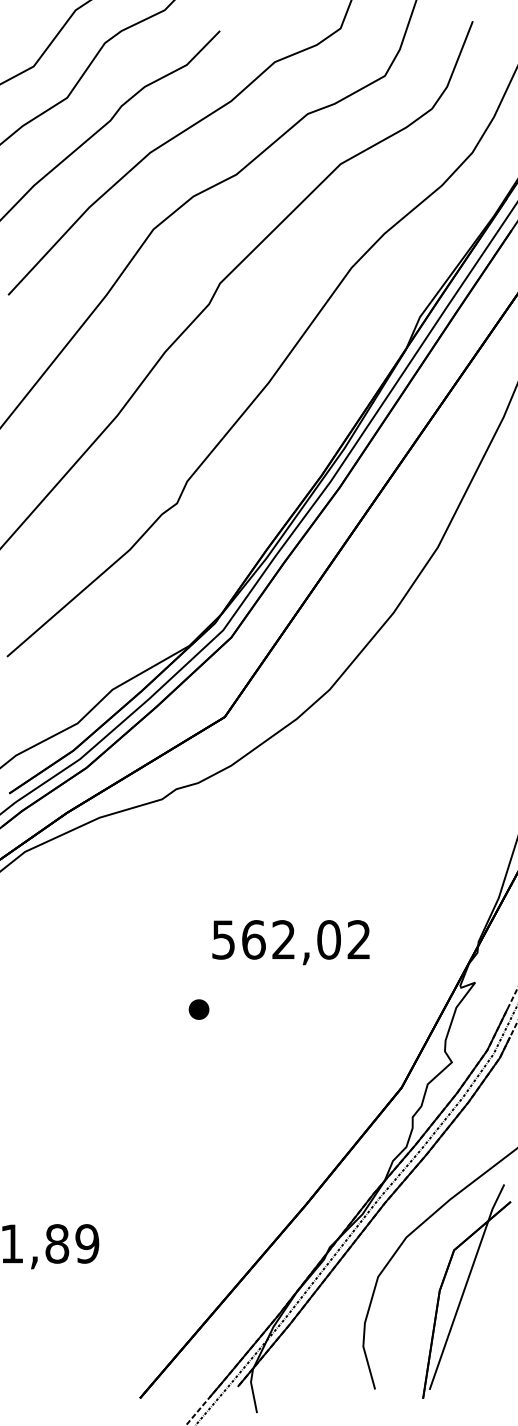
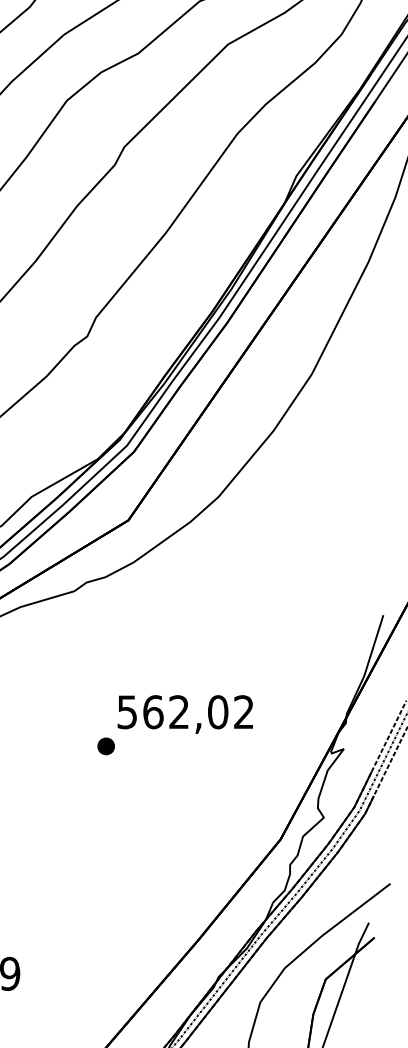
part: (198, 1009) -> (105, 746), moved

